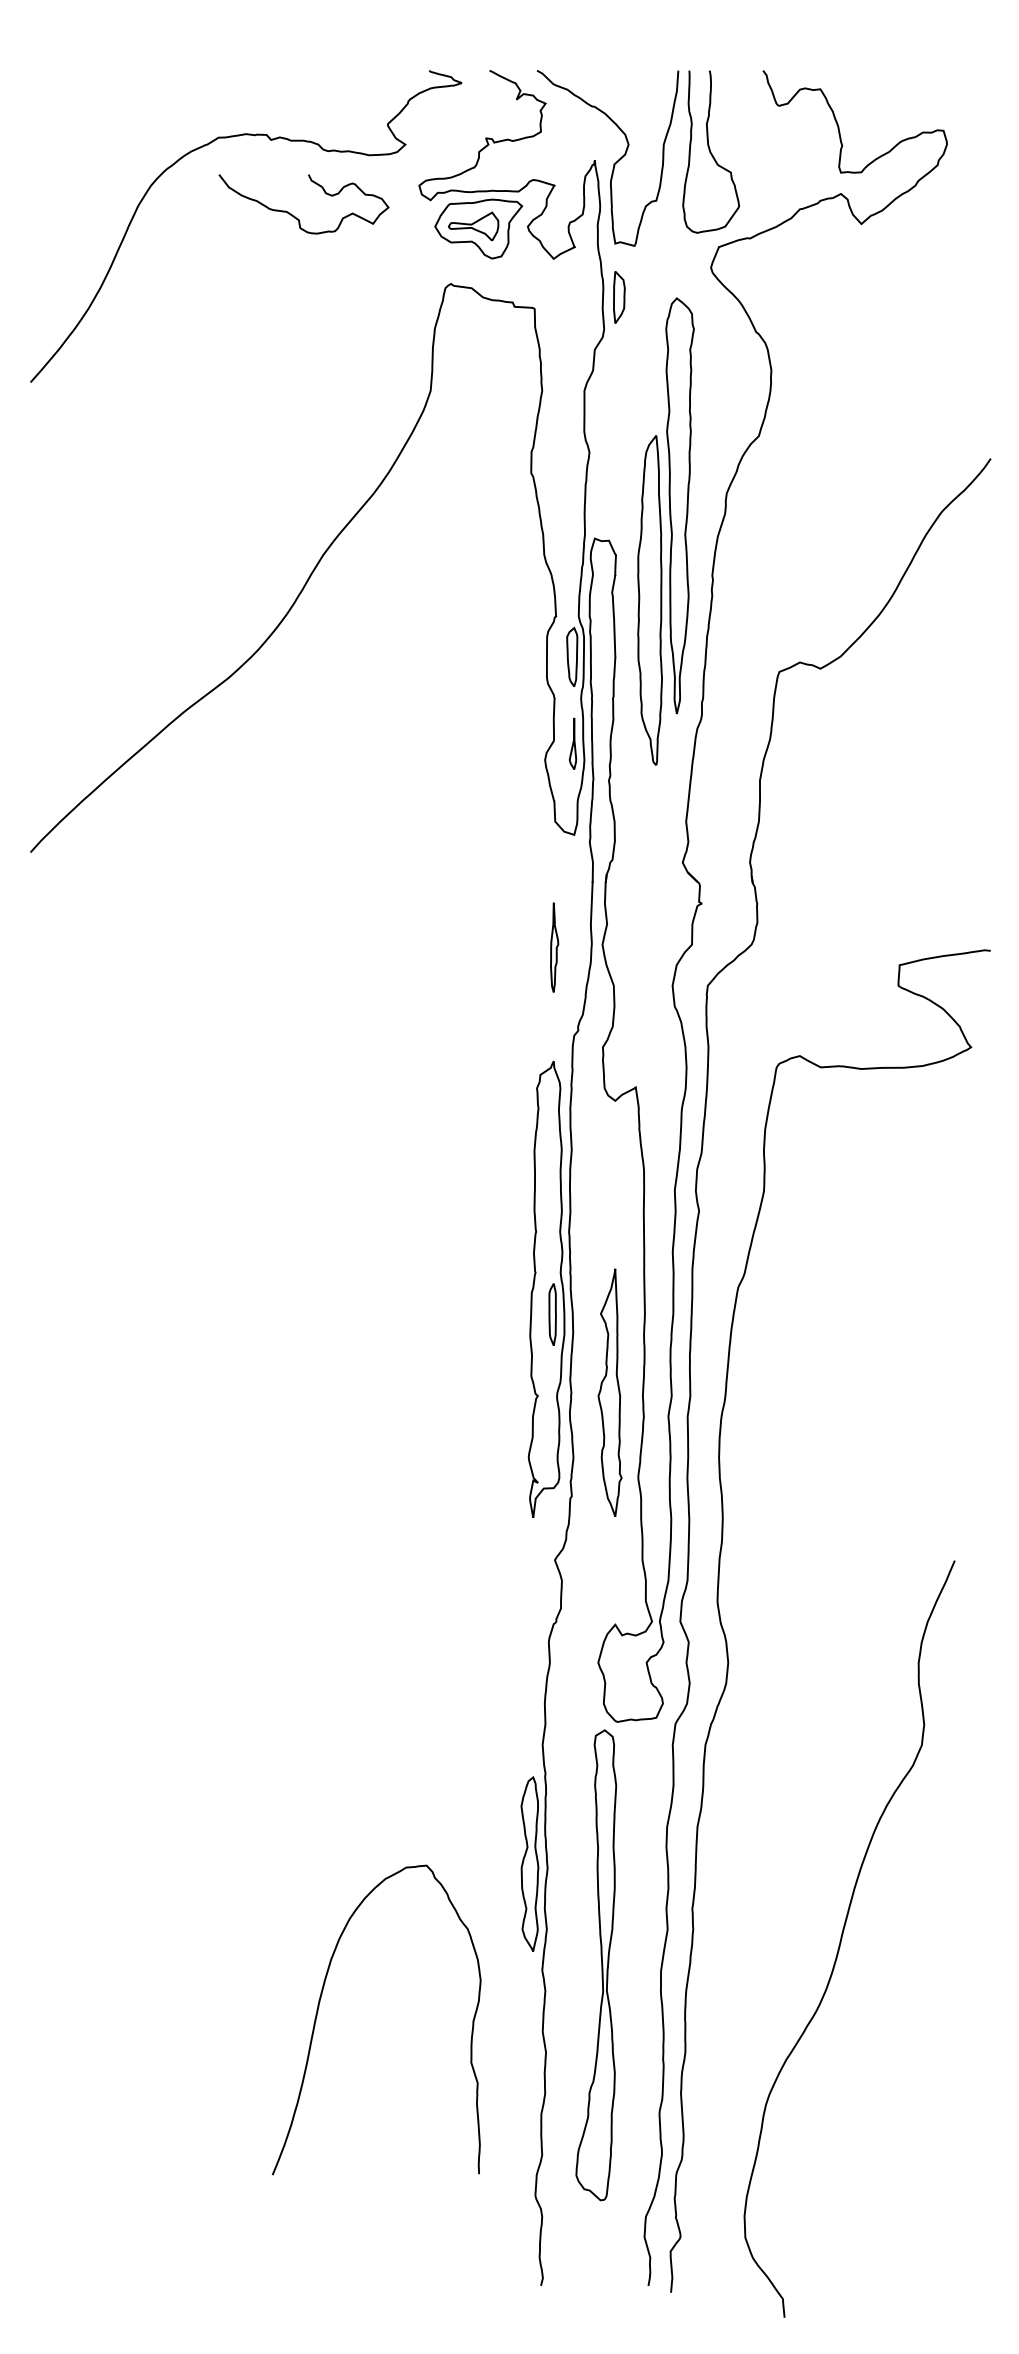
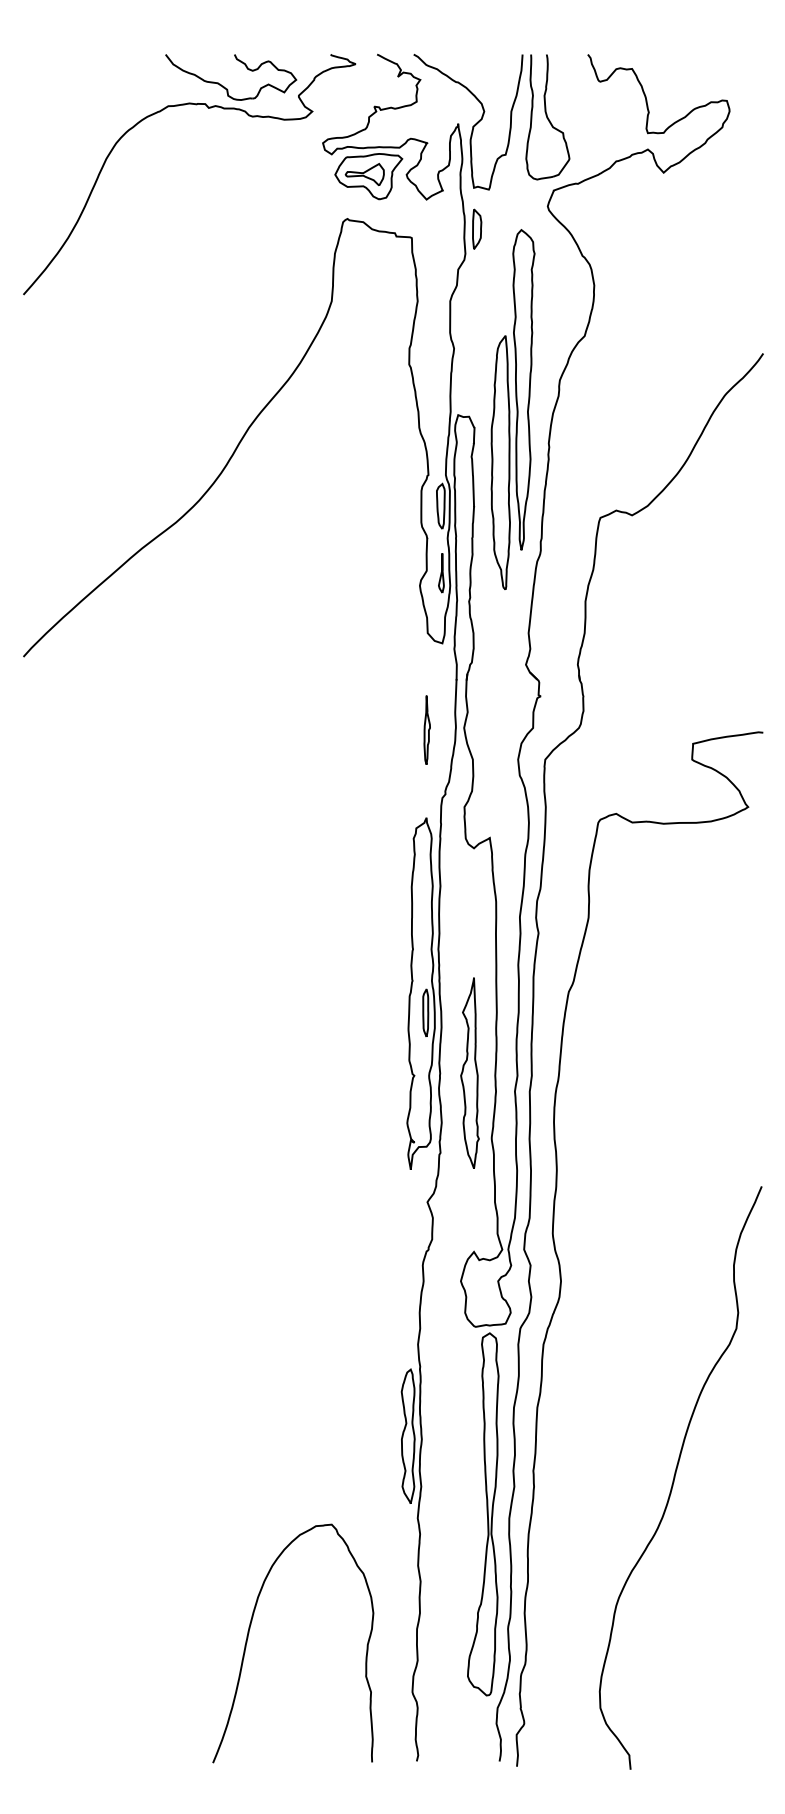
part: (294, 215) -> (223, 86), moved
curve: (842, 1938) -> (675, 1477), moved
part: (596, 1965) -> (483, 1514), moved
curve: (319, 2007) -> (249, 1633), moved

